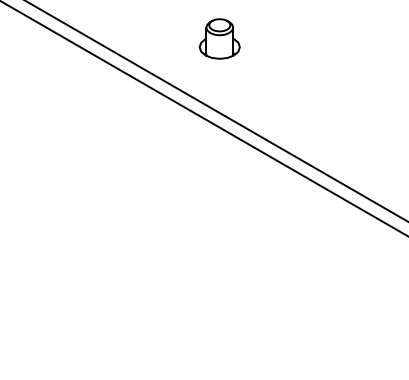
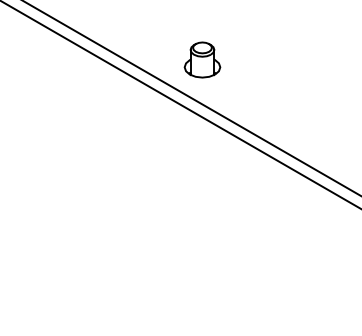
part: (219, 38) -> (202, 59), moved

